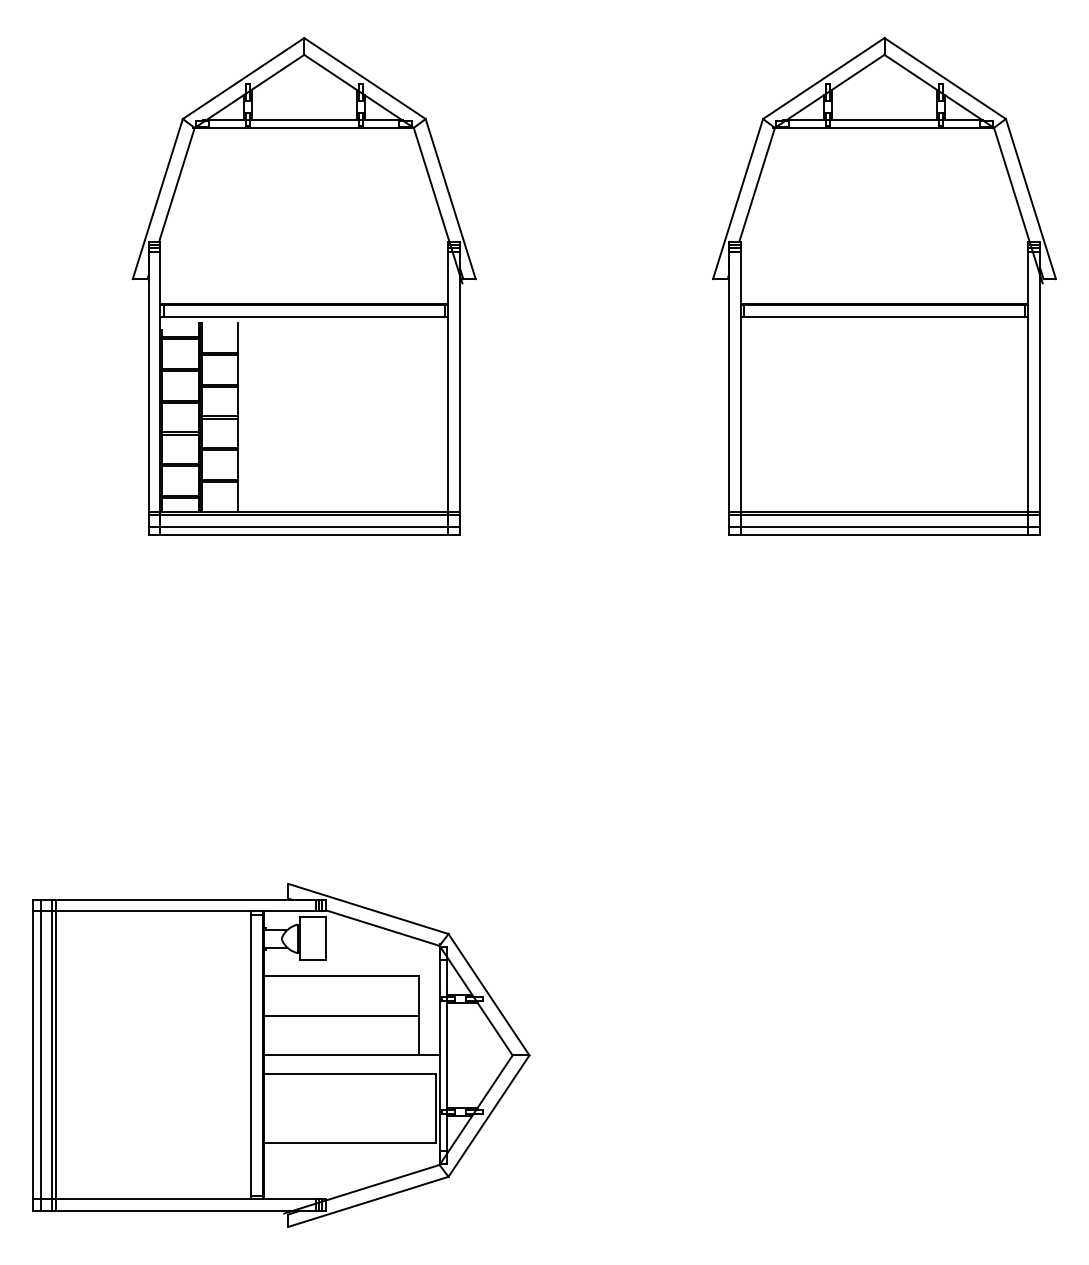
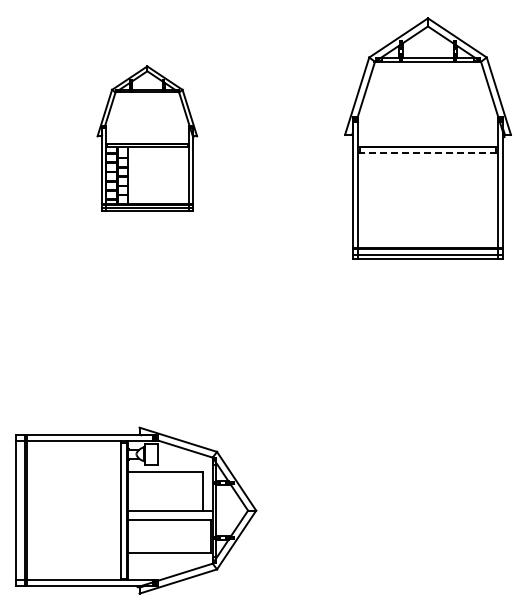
part: (304, 286) -> (147, 138), size x0.6
line: (885, 317) -> (428, 153), solid -> dashed
line: (339, 1015) -> (164, 491), removed
line: (40, 1055) -> (19, 510), removed

